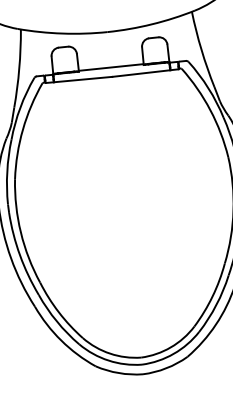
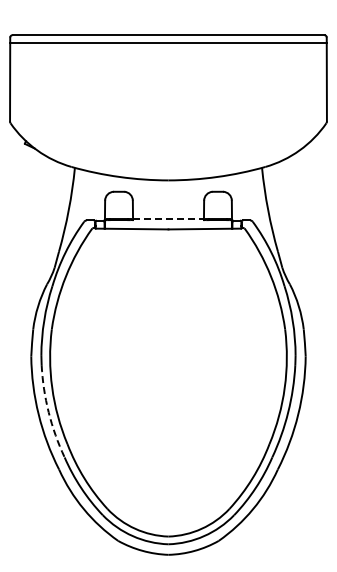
line: (111, 67) -> (168, 219), solid -> dashed
arc: (19, 255) -> (48, 412), solid -> dashed

